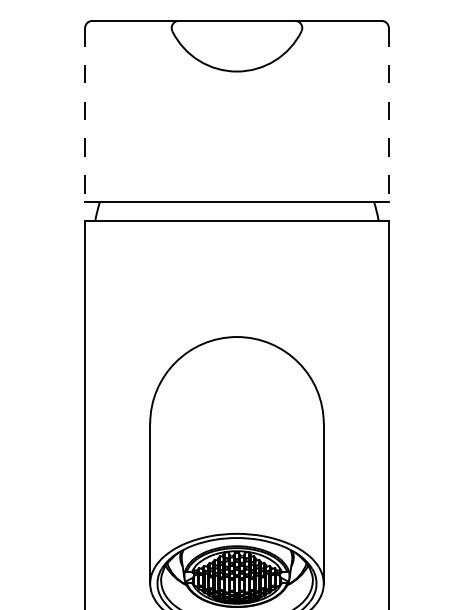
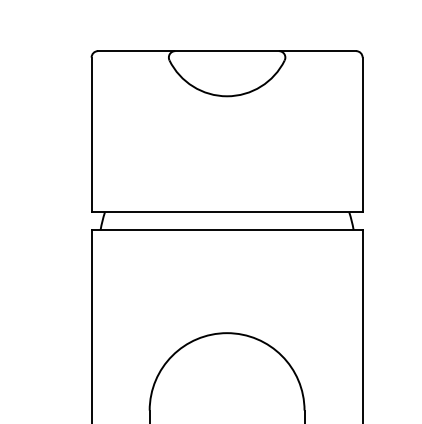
line: (85, 114) -> (91, 134), dashed -> solid
line: (388, 114) -> (362, 134), dashed -> solid

